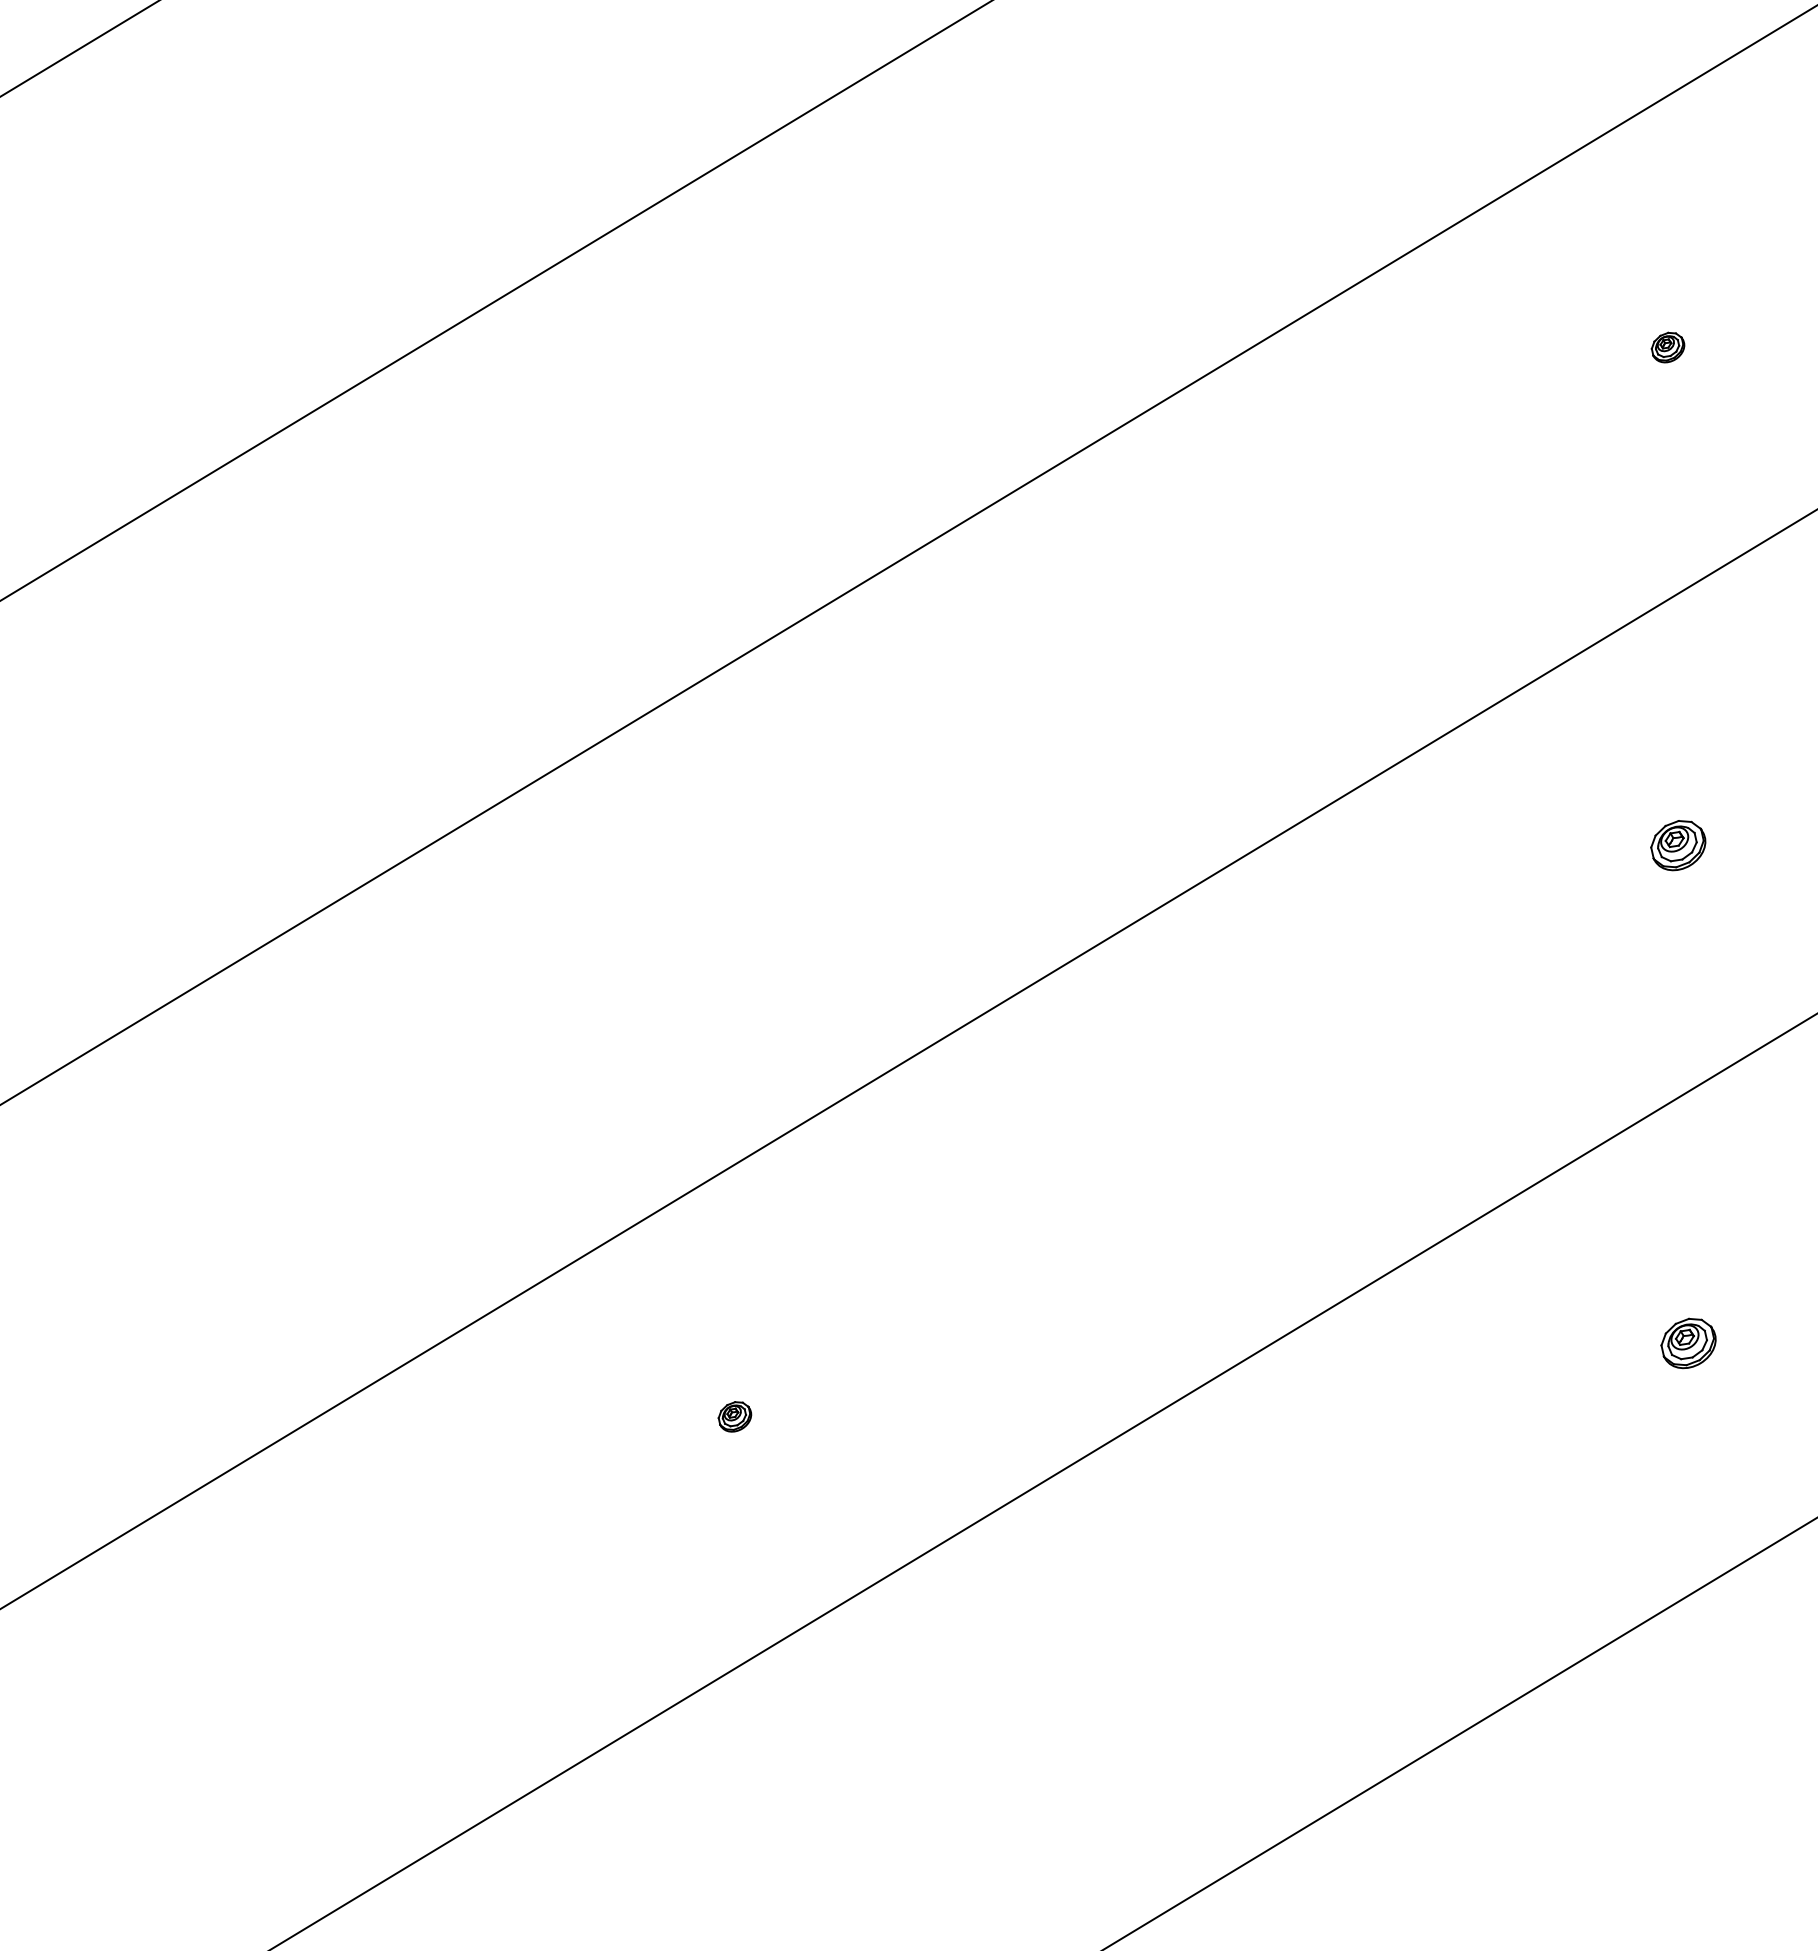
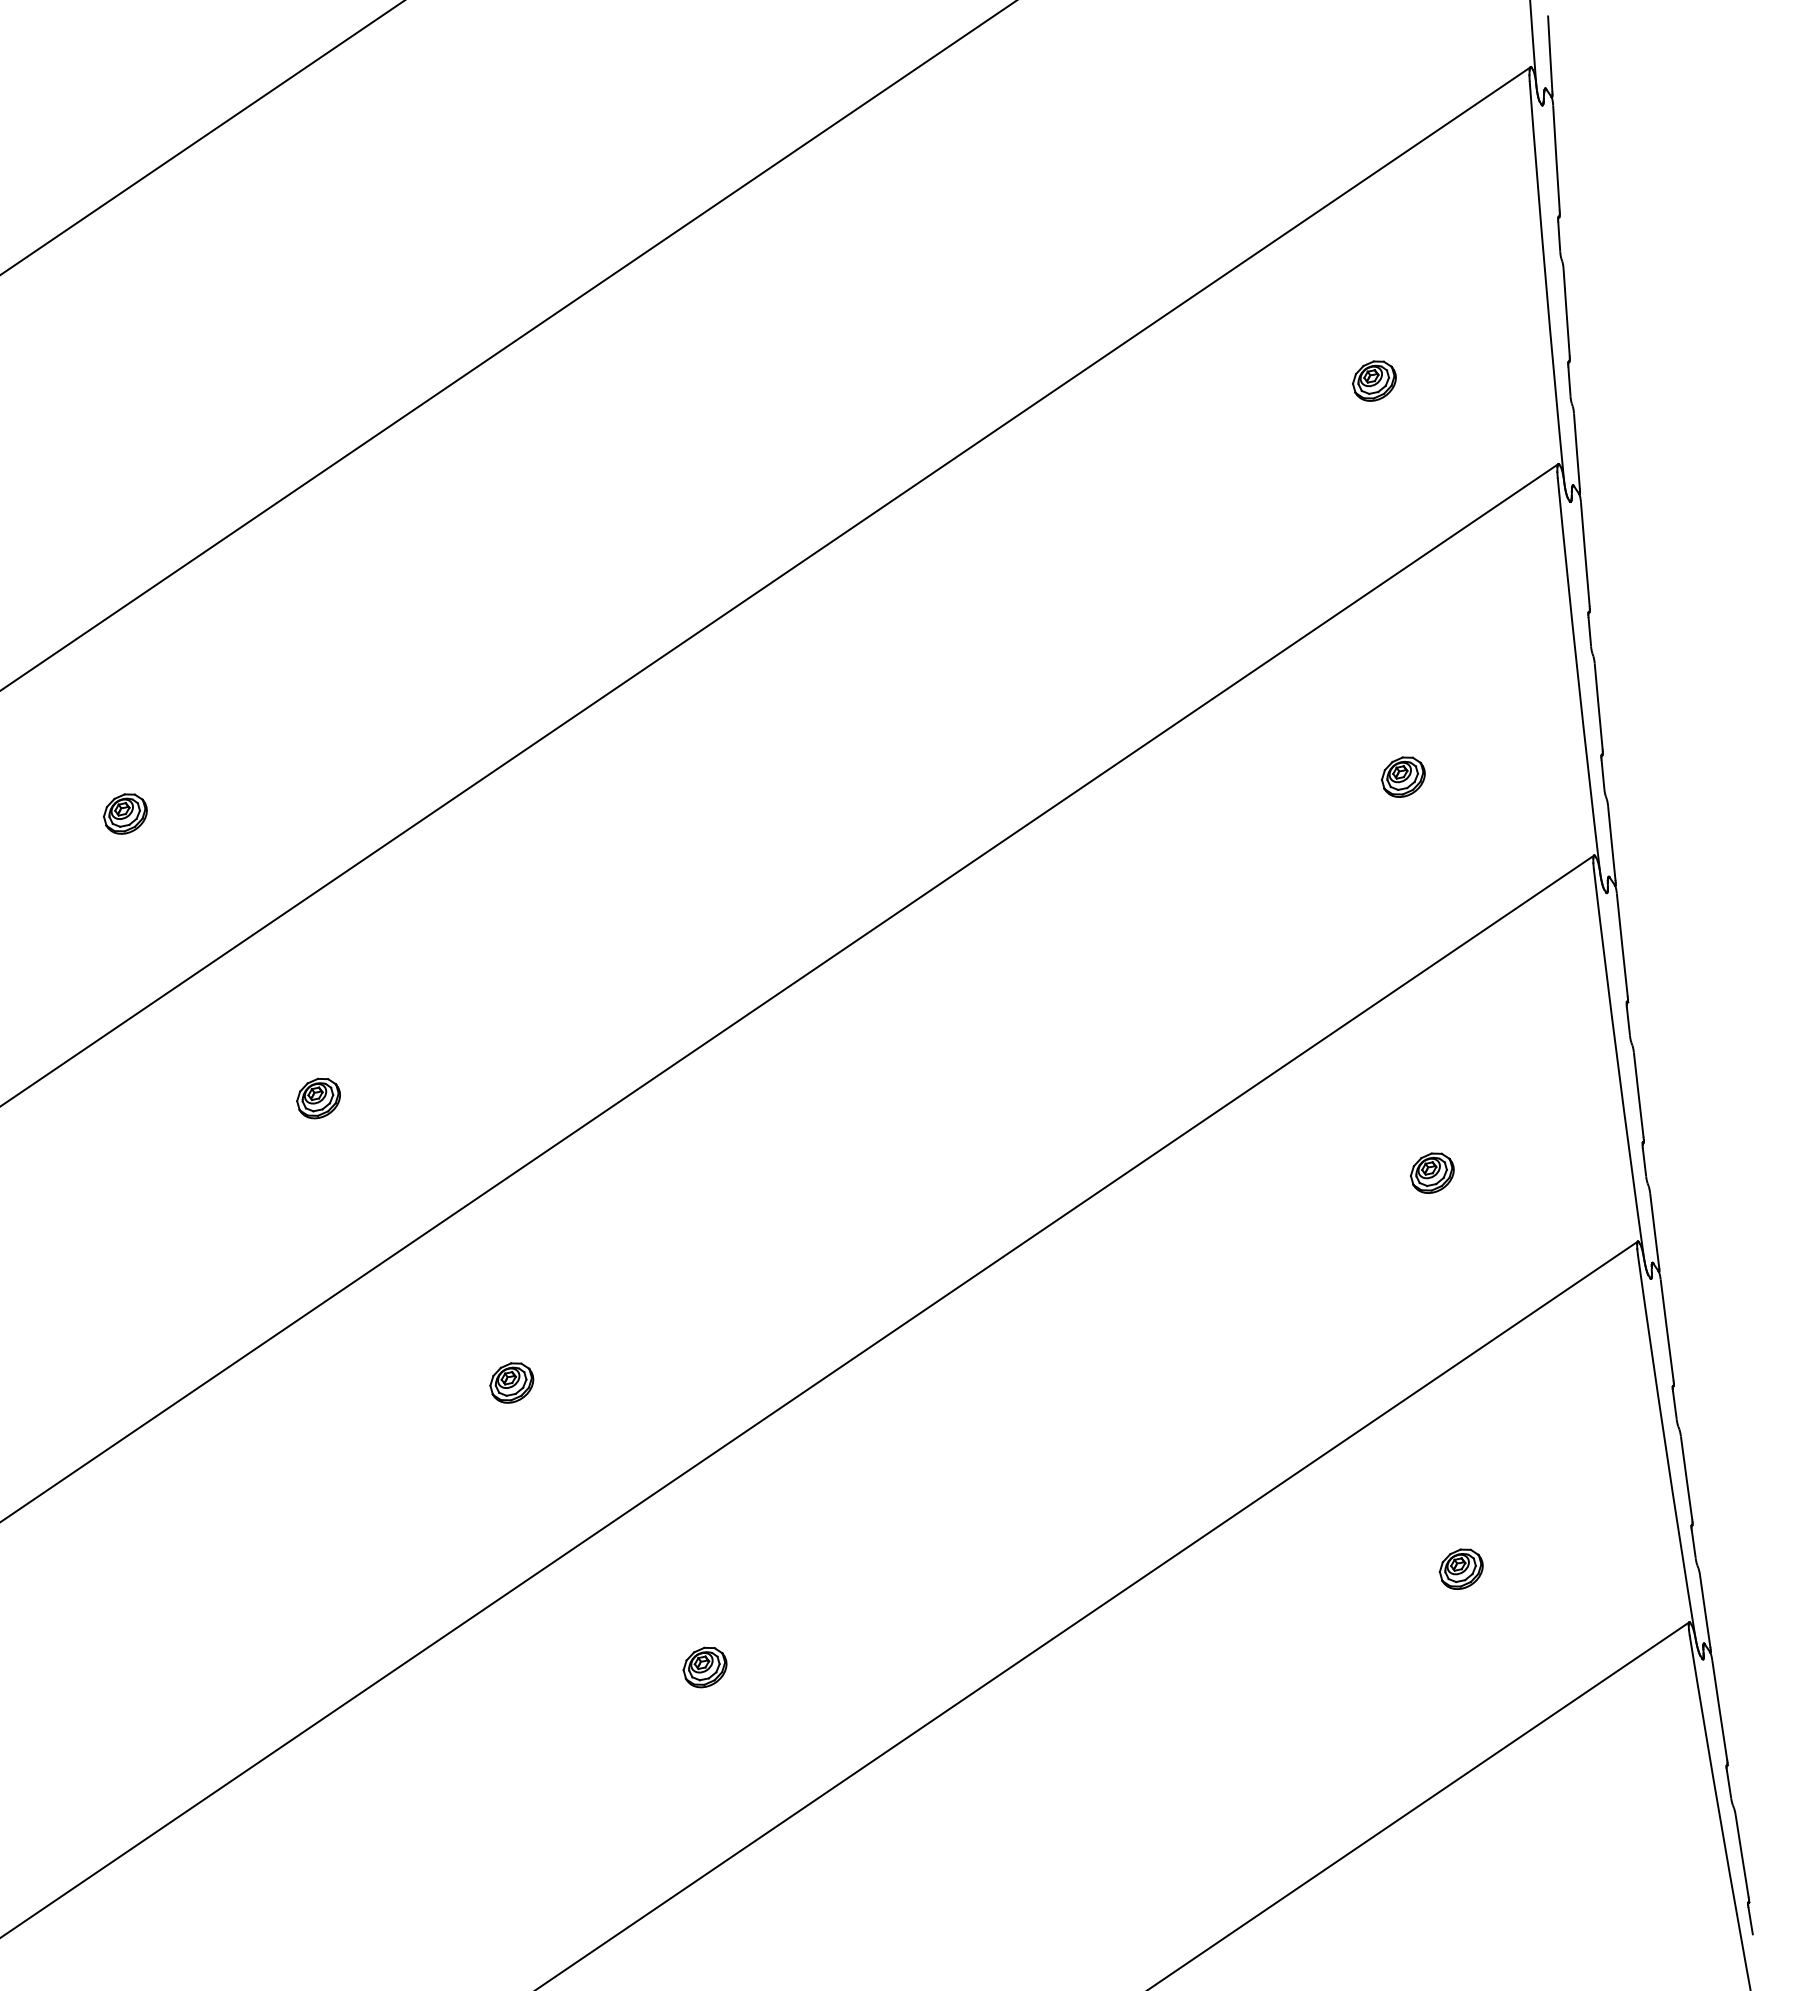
part: (65, 309) -> (125, 813), added
part: (1668, 346) -> (1403, 776), size x1.67
part: (288, 678) -> (318, 1098), added
part: (511, 1047) -> (511, 1382), added
part: (734, 1416) -> (704, 1667), size x1.67

